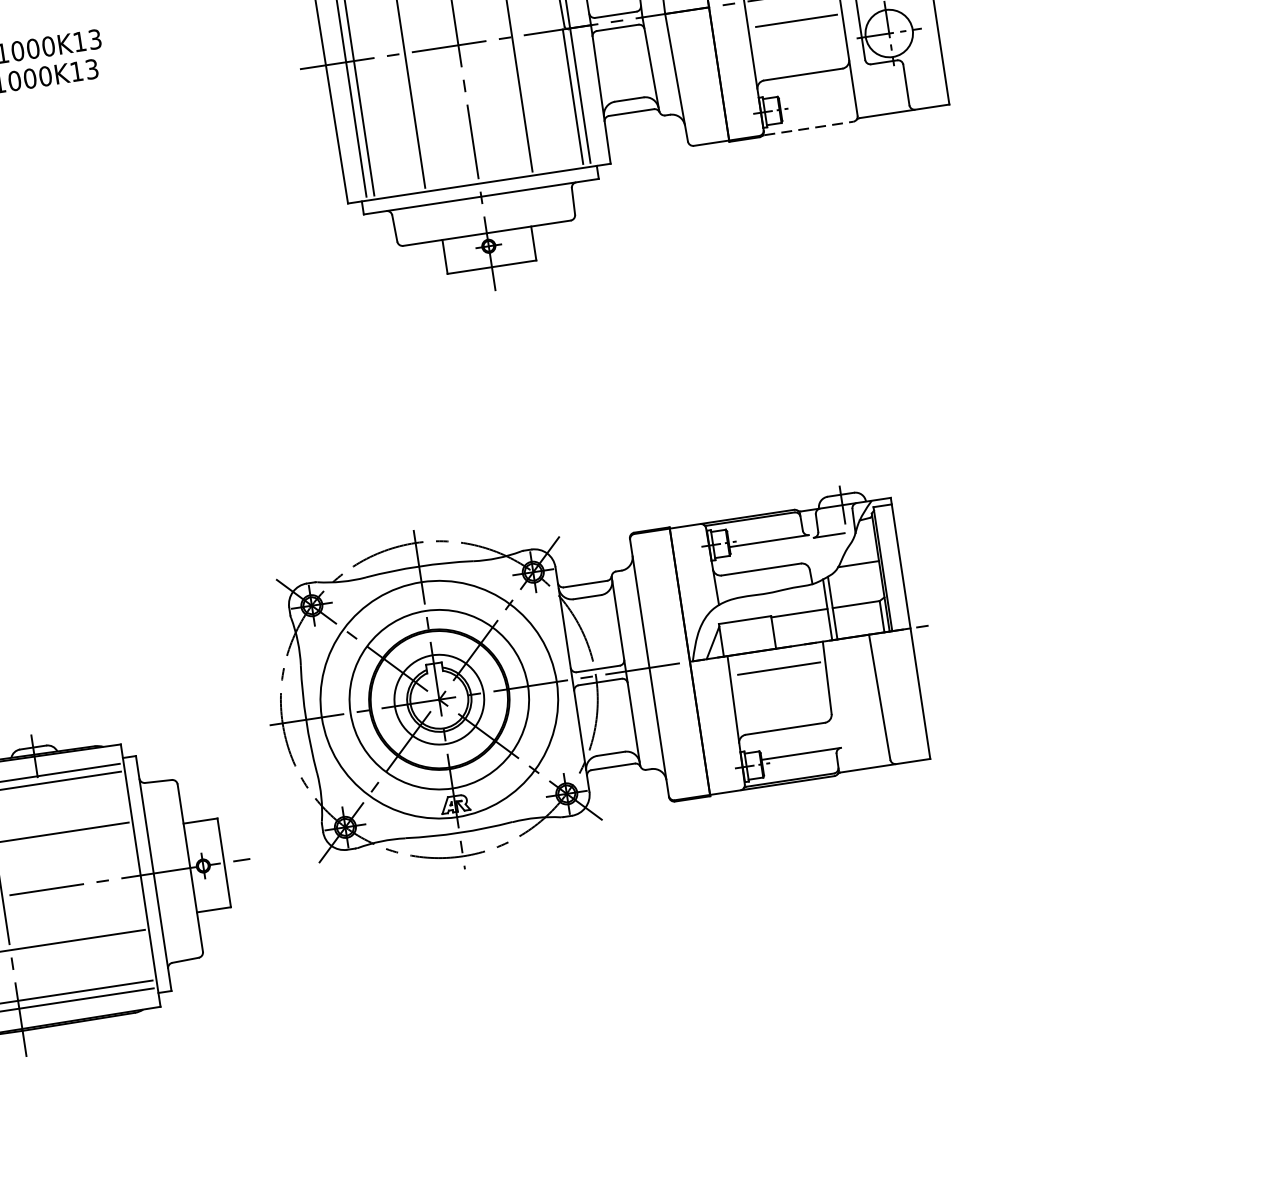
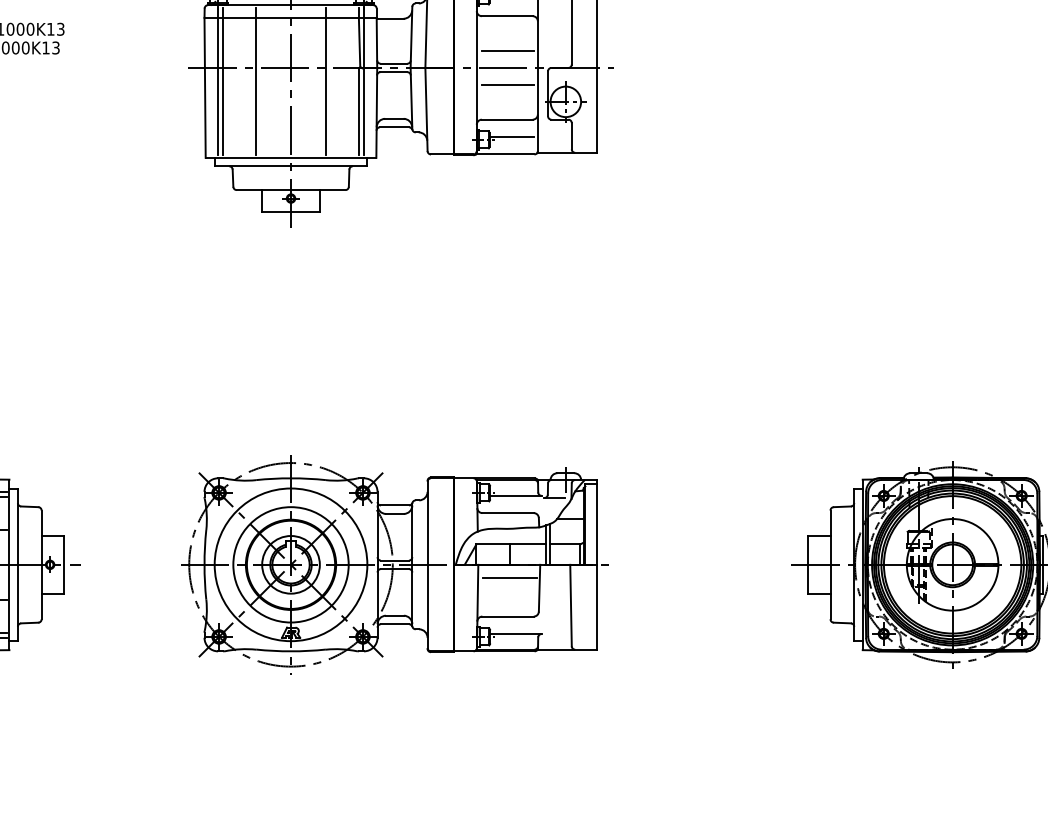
line: (813, 101) -> (511, 137), added
line: (808, 128) -> (505, 154), dashed -> solid
part: (598, 675) -> (394, 564), moved

